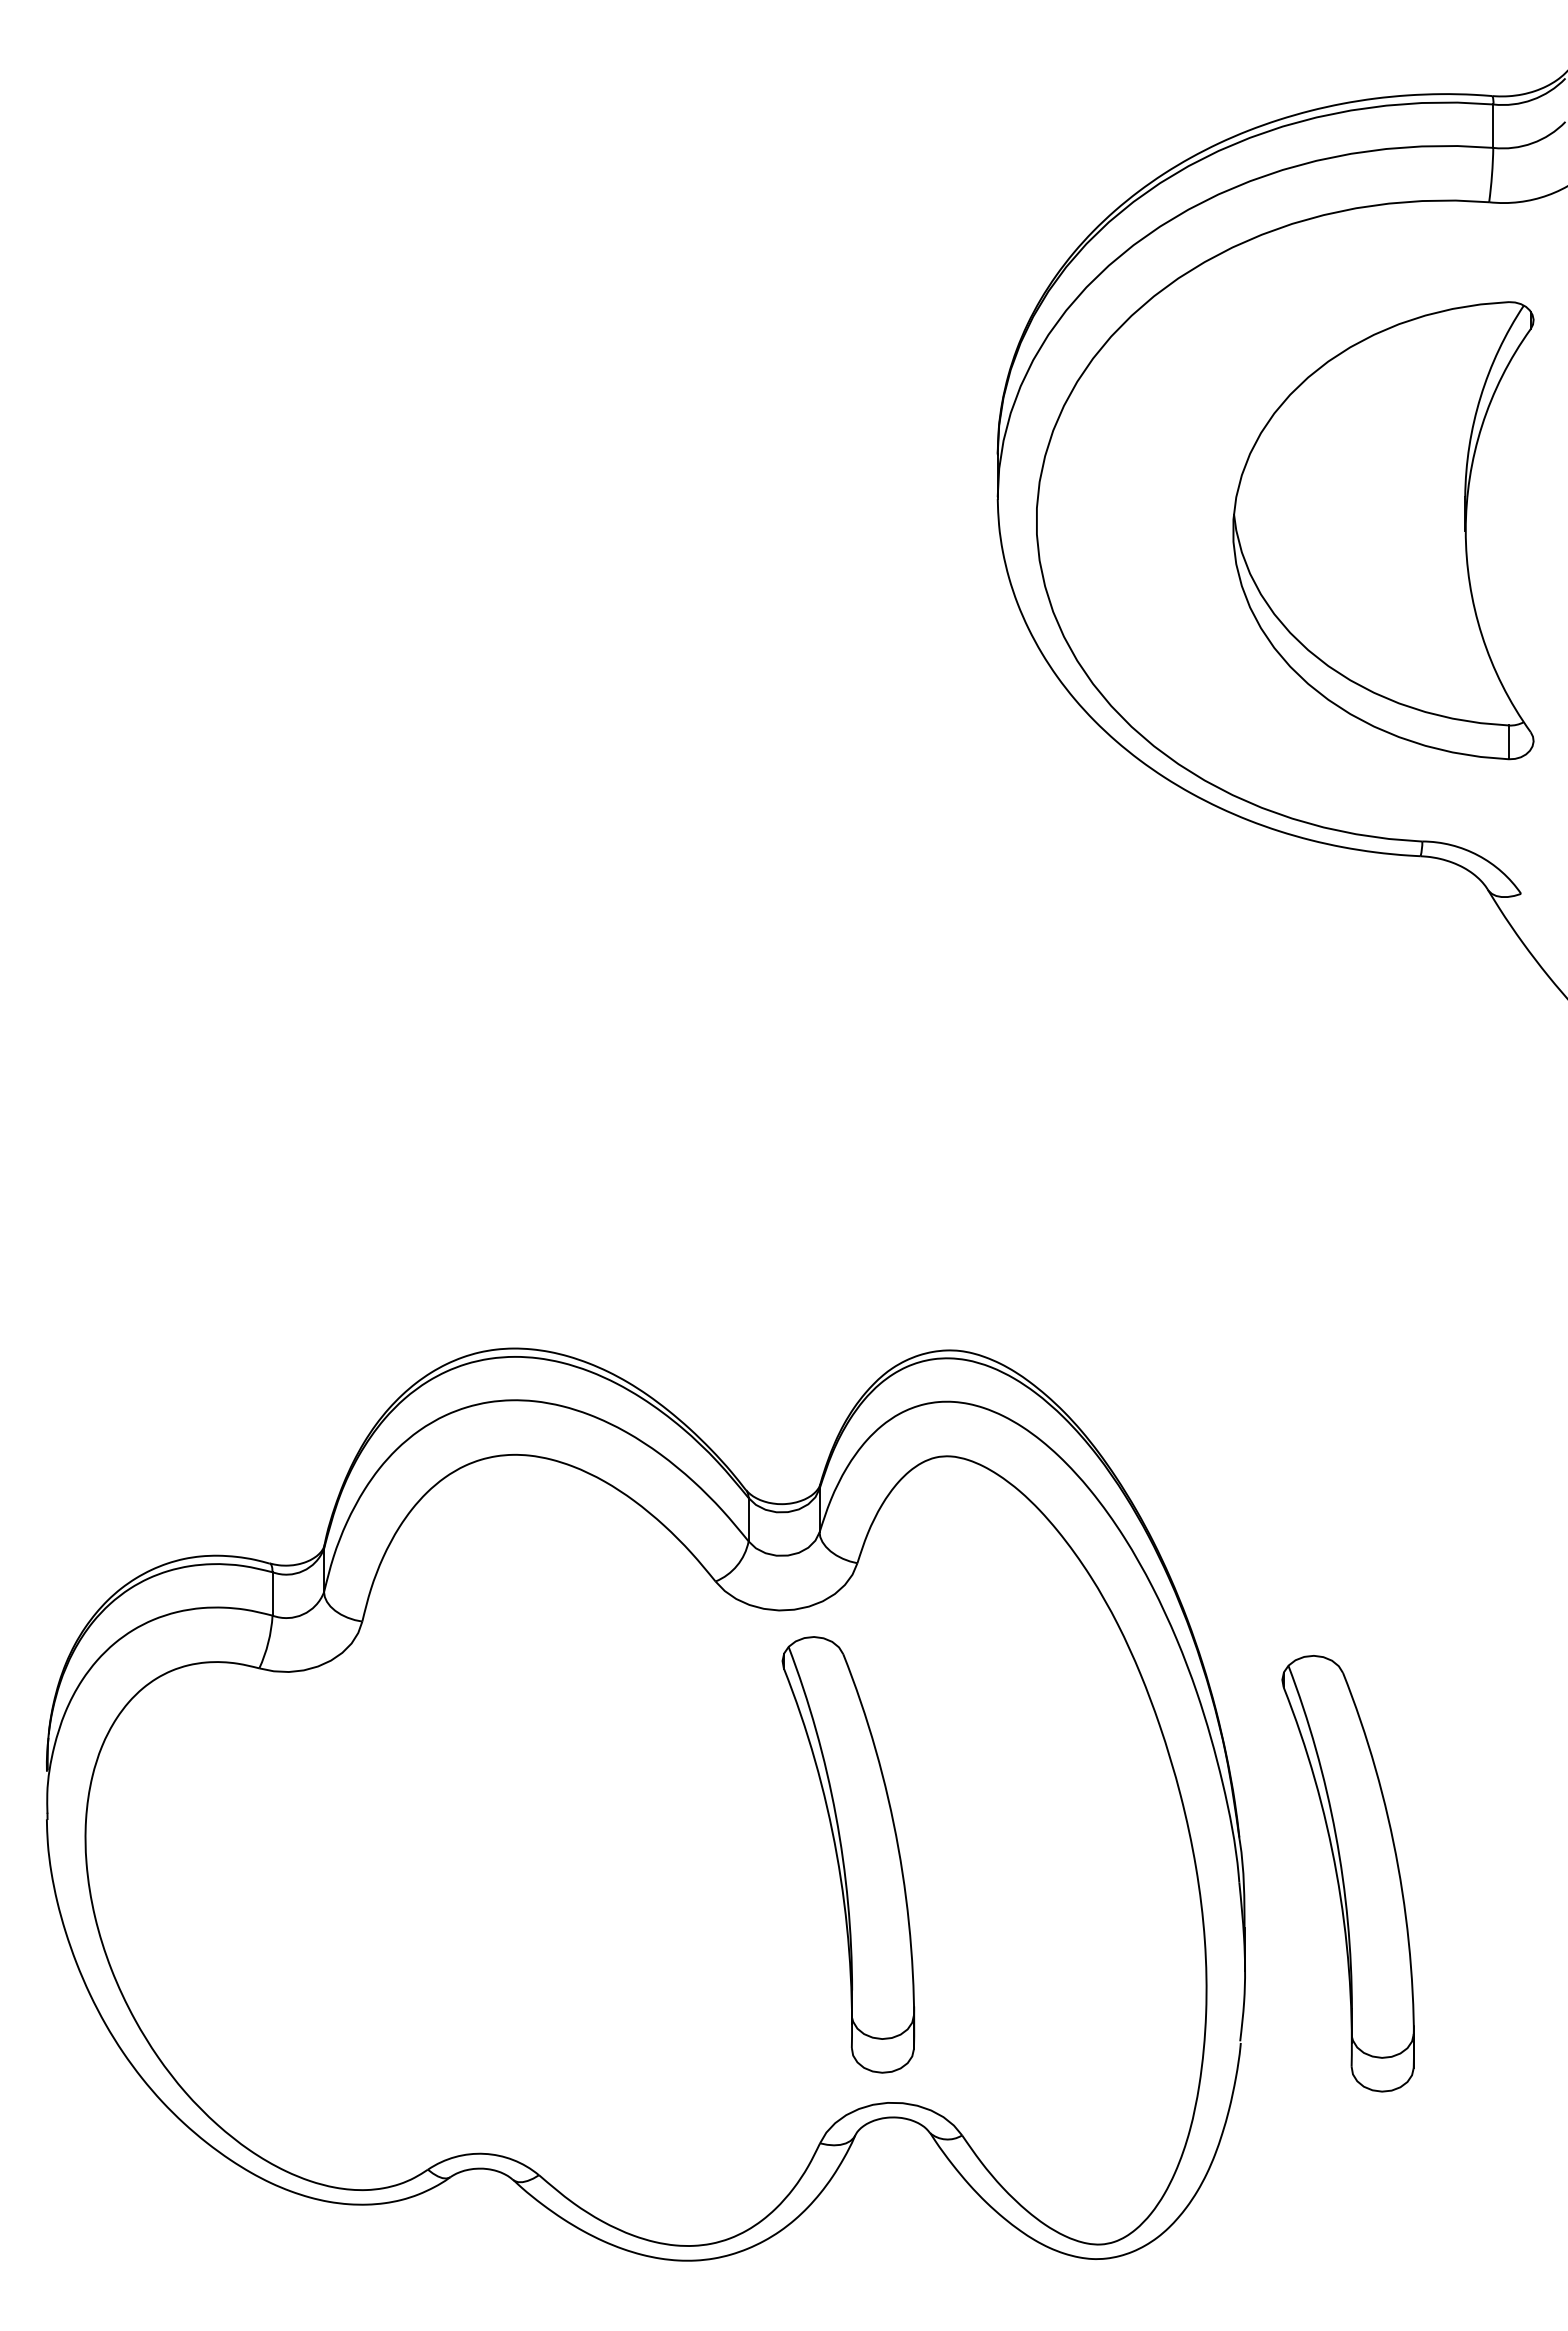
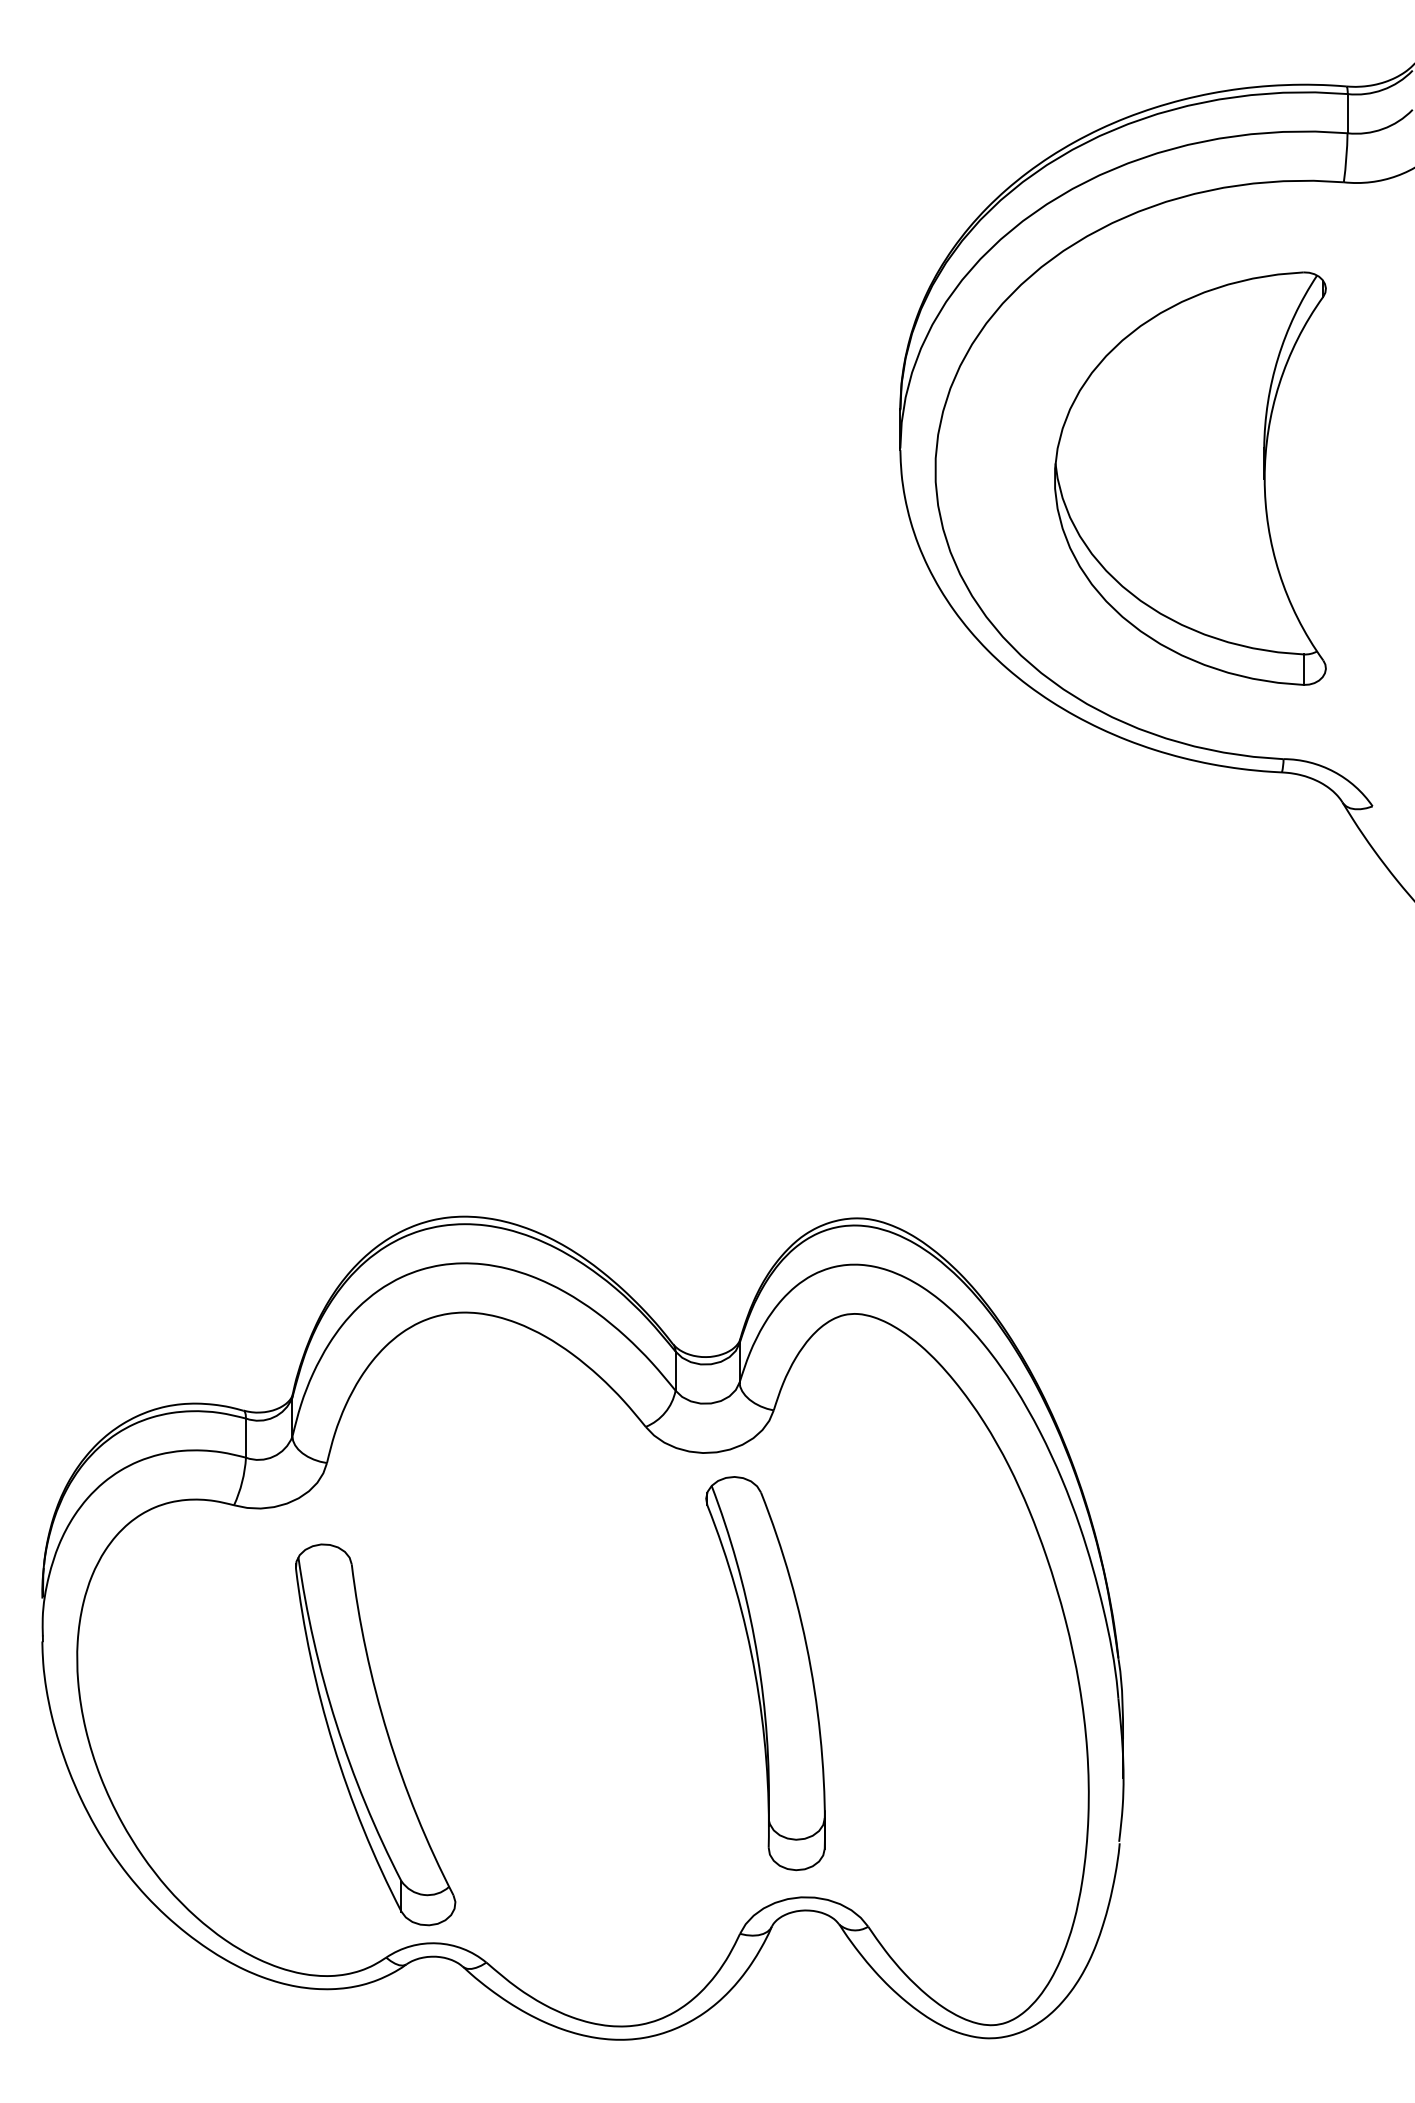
part: (1383, 530) -> (1190, 478), moved
part: (1348, 1873) -> (1216, 1690), removed
part: (416, 1922) -> (375, 1734), added

